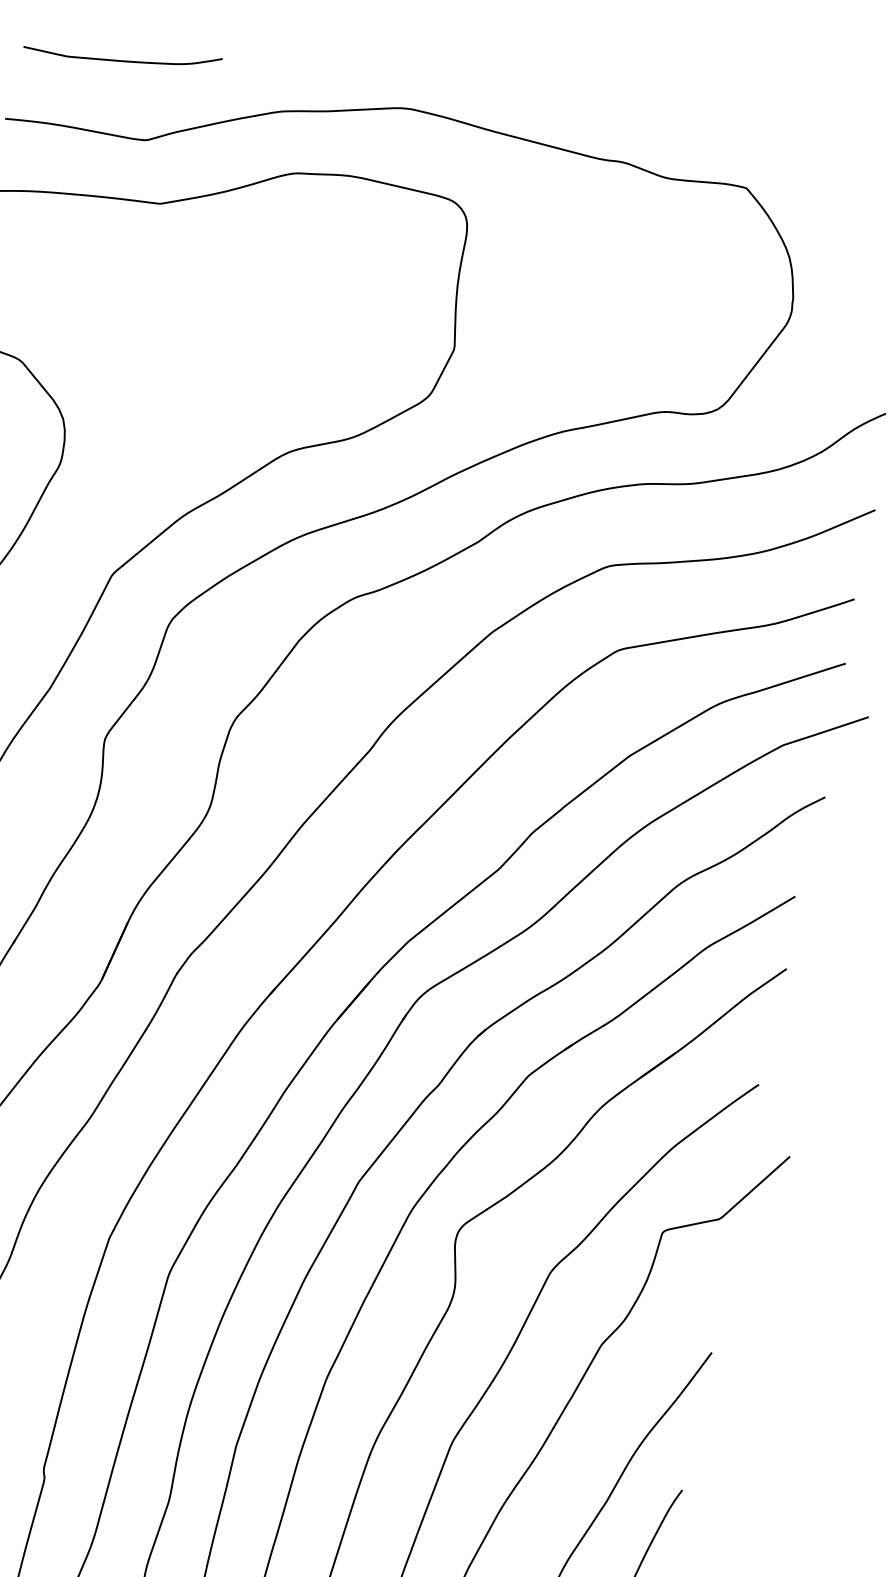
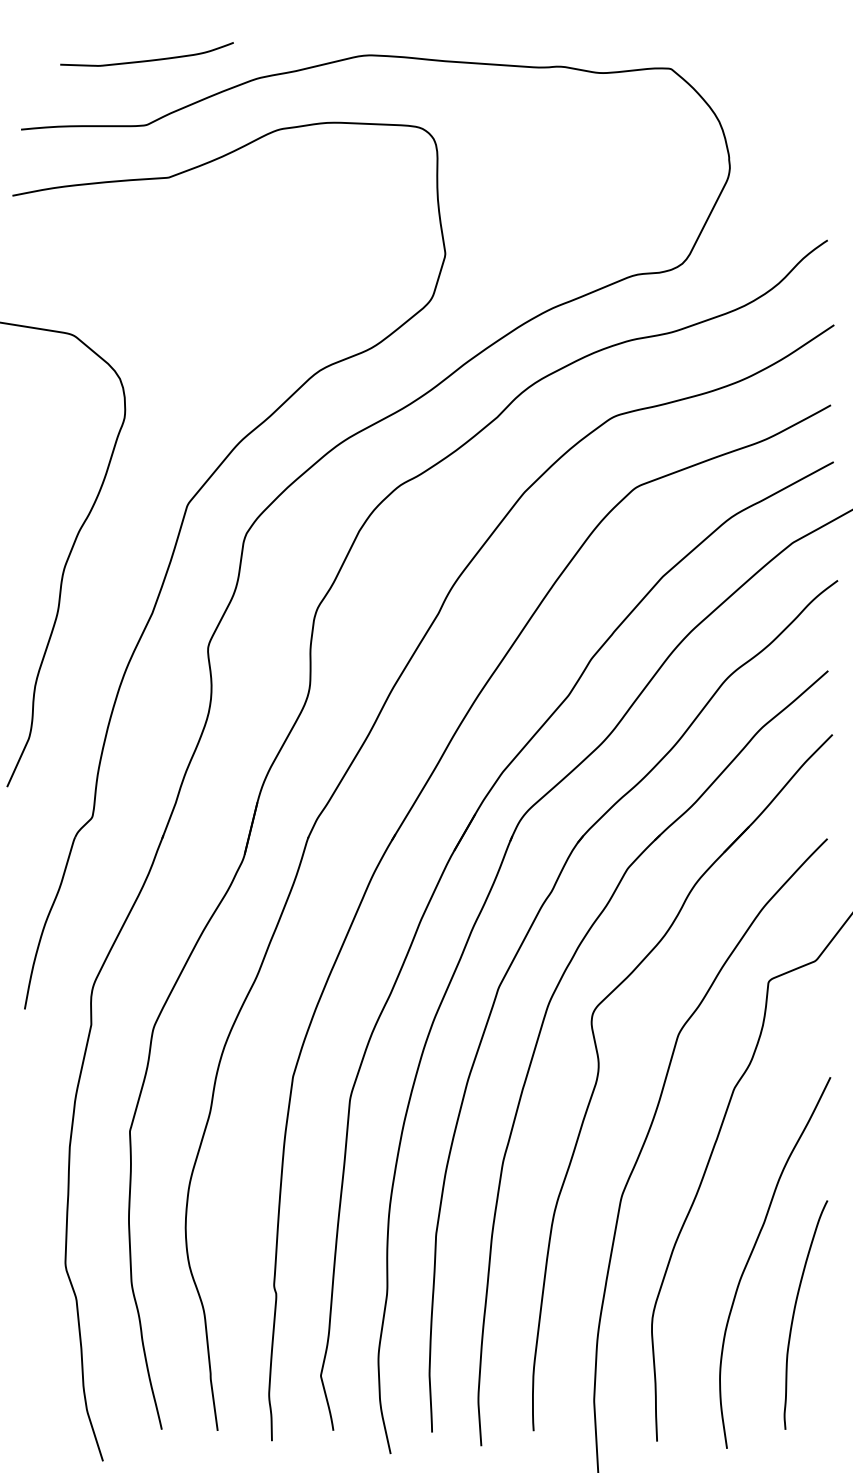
curve: (124, 59) -> (149, 59), moved

